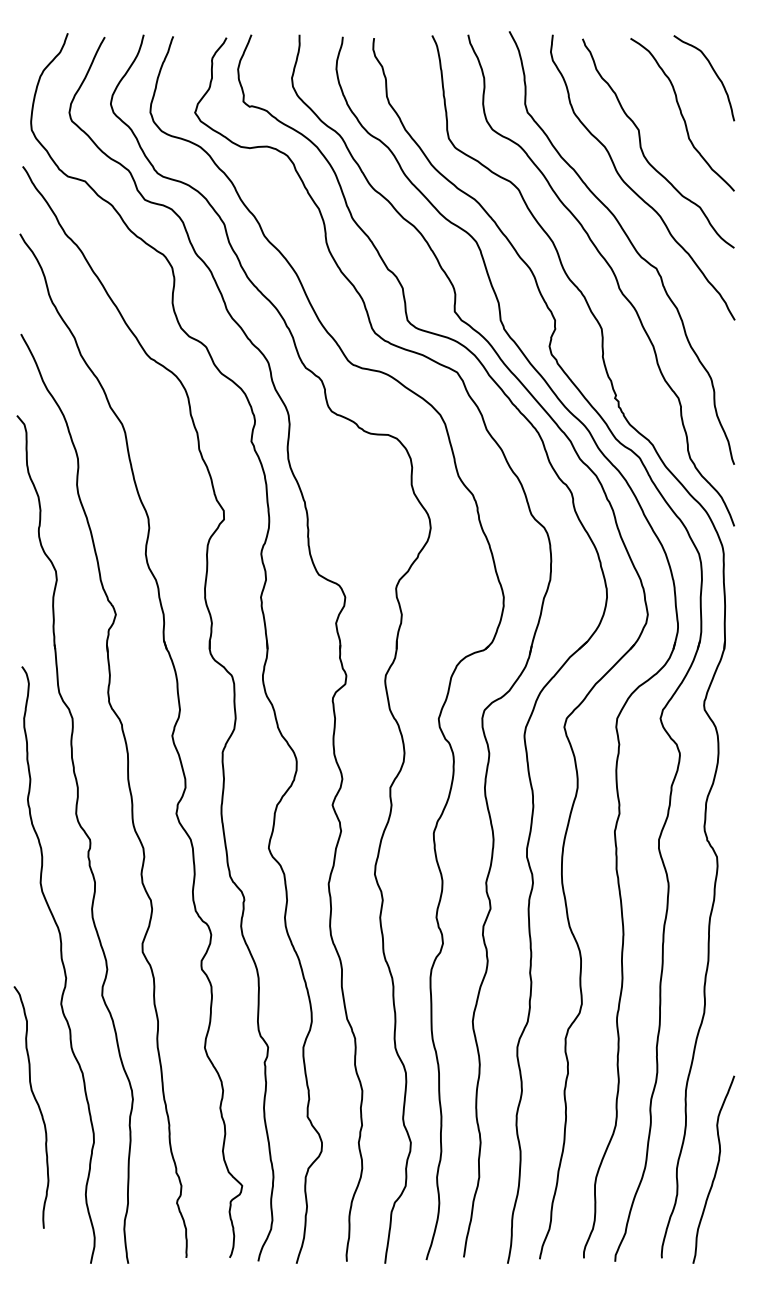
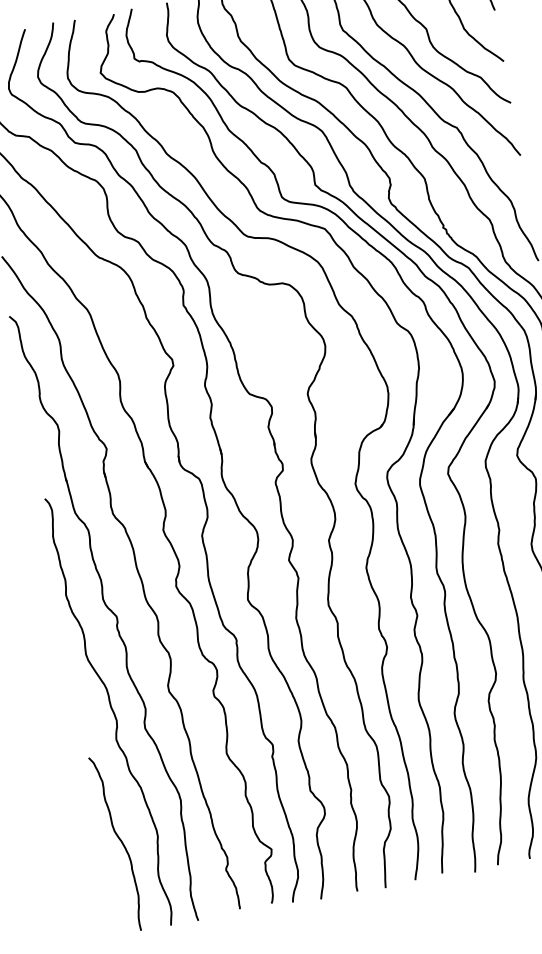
curve: (37, 1105) -> (120, 841), moved

